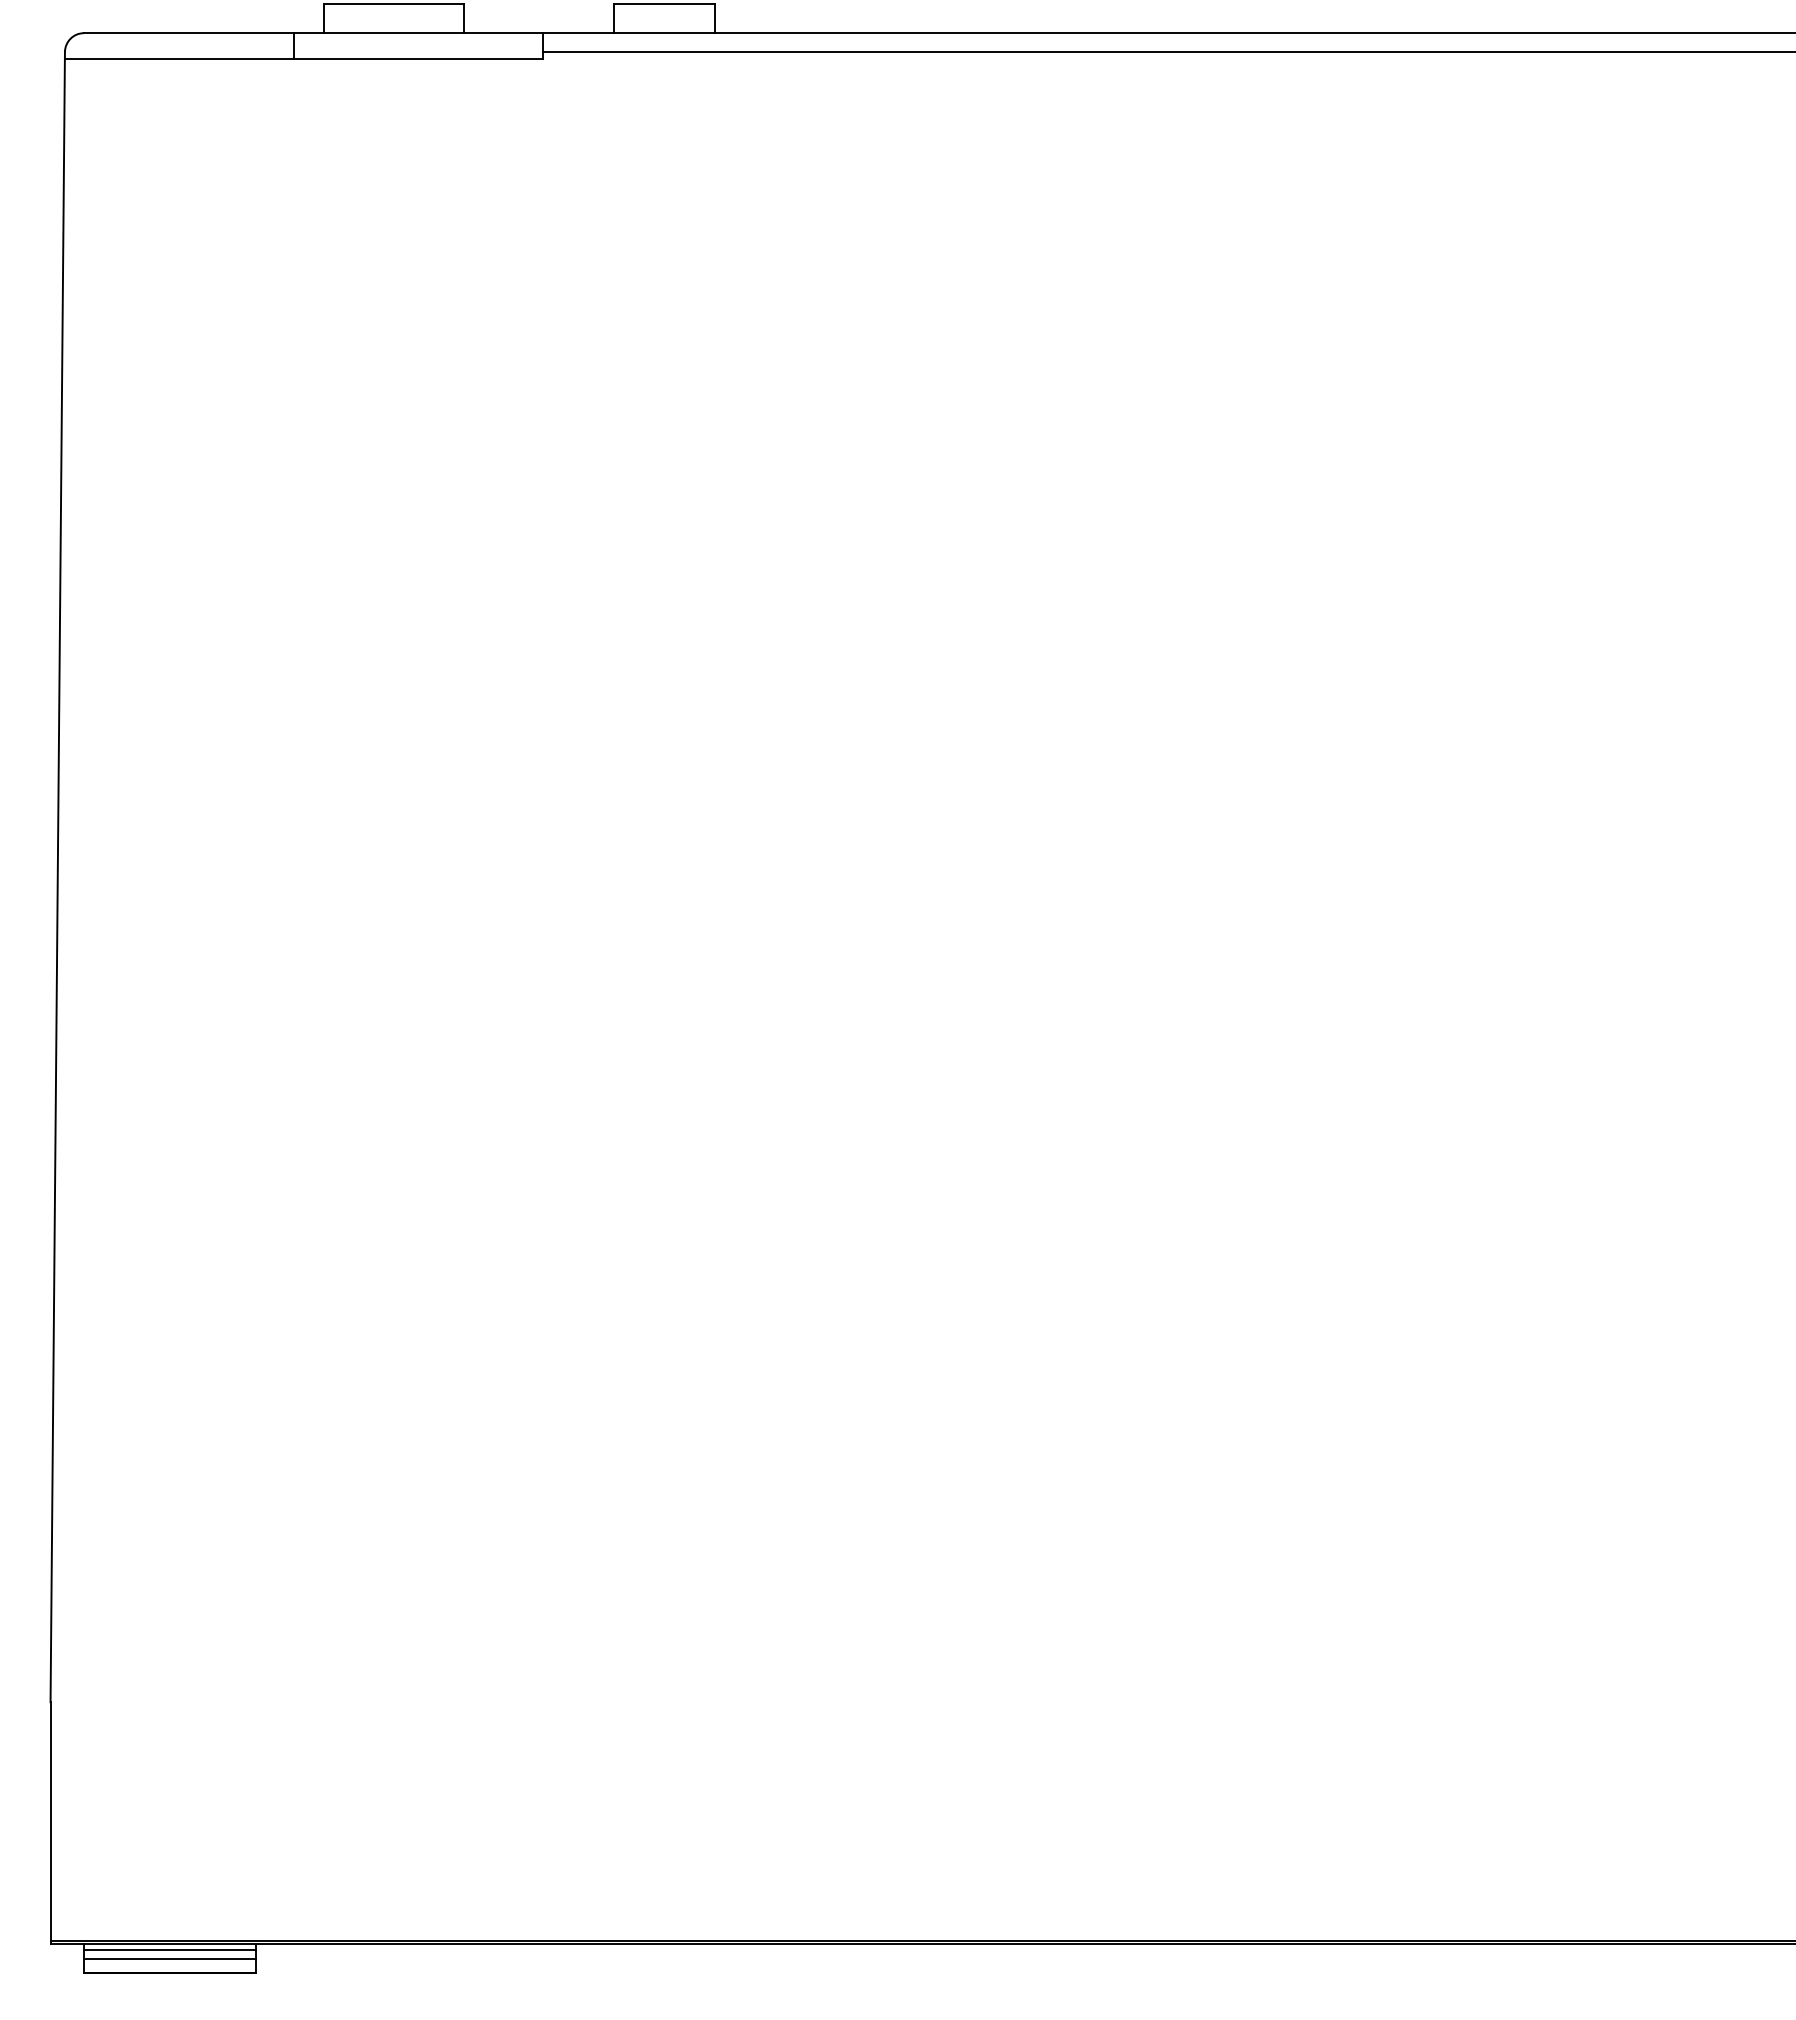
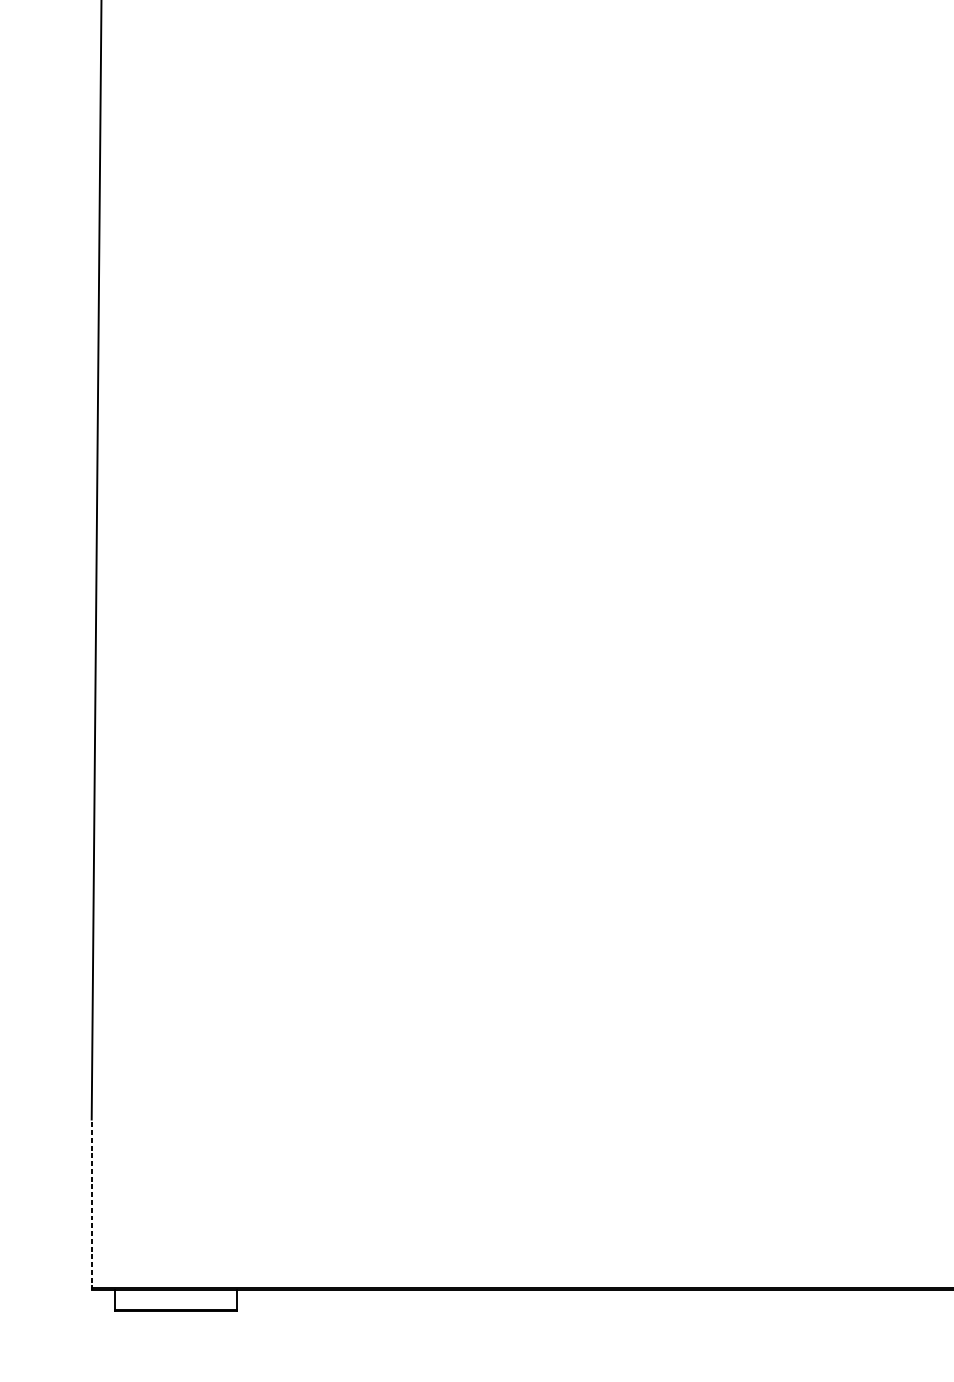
line: (50, 1822) -> (91, 1204), solid -> dashed
line: (170, 1949) -> (176, 1294), removed
line: (170, 1958) -> (176, 1300), removed

